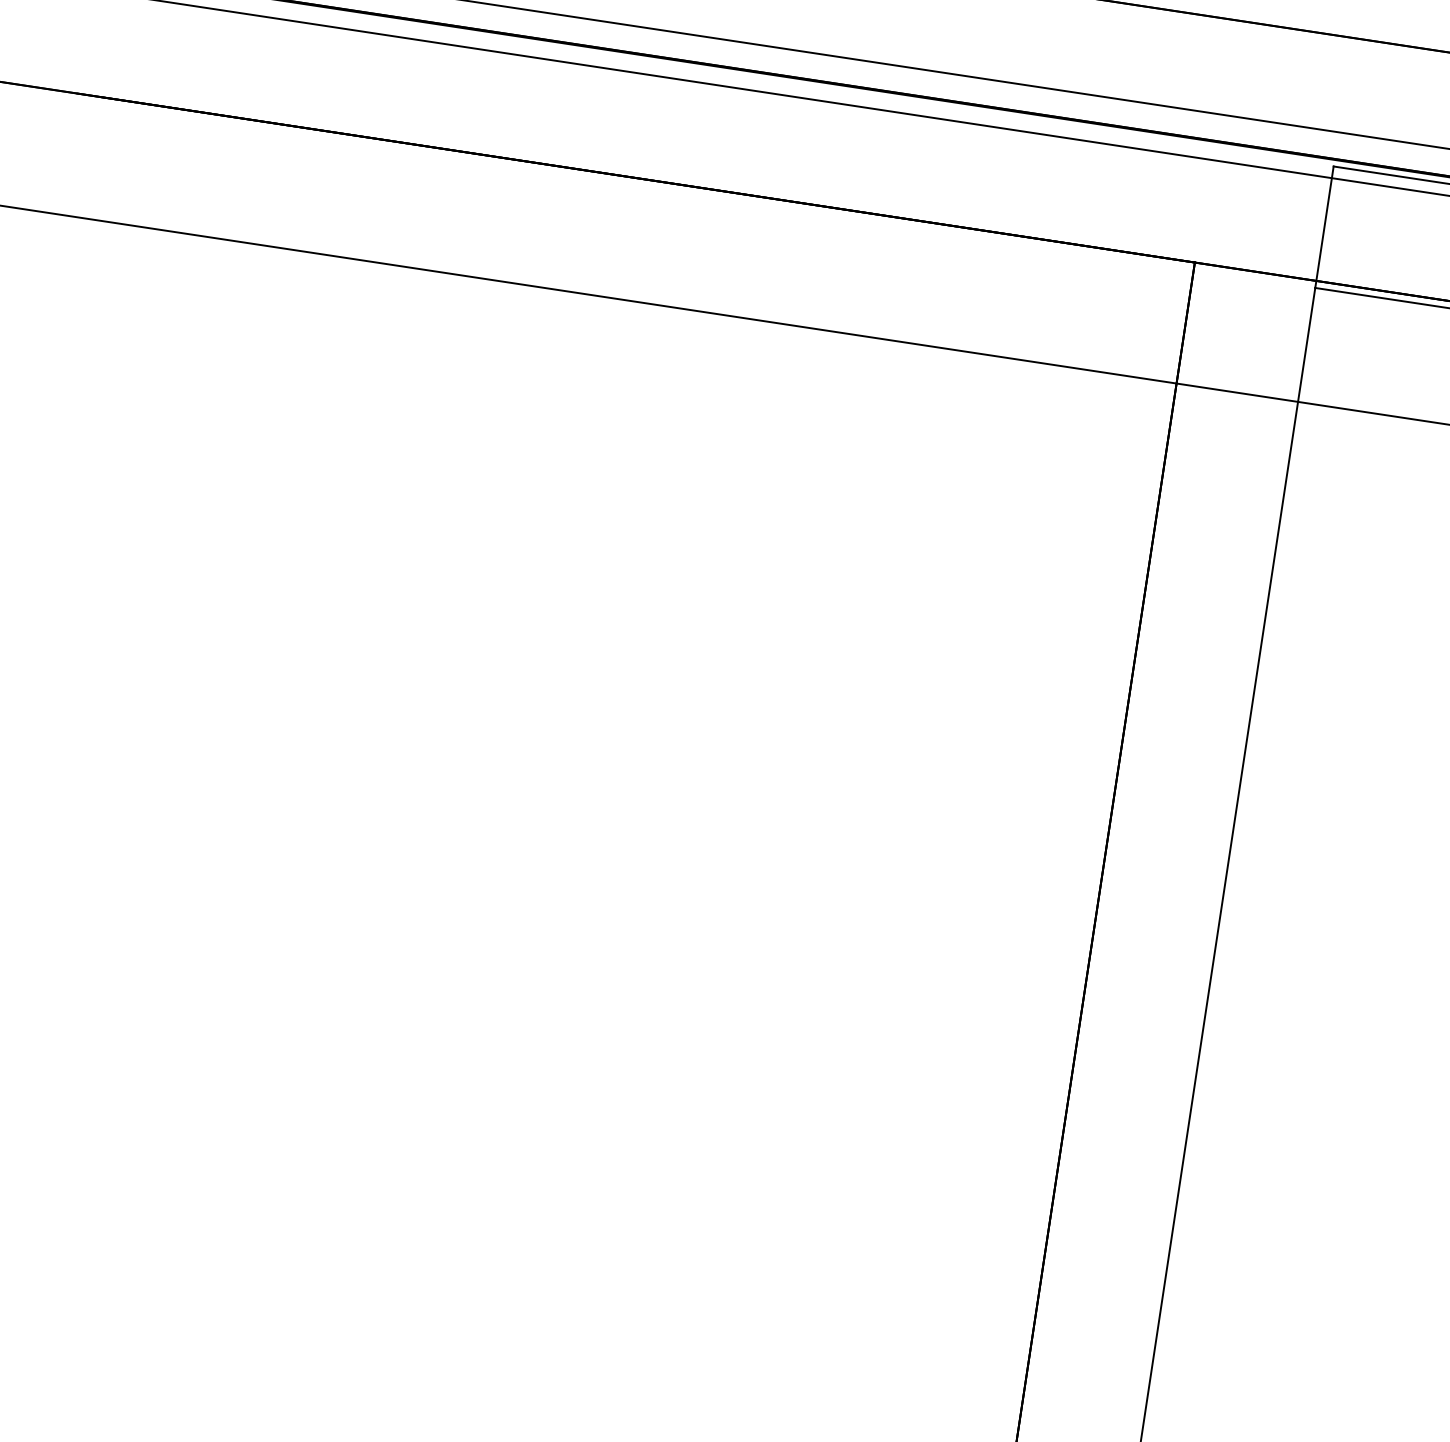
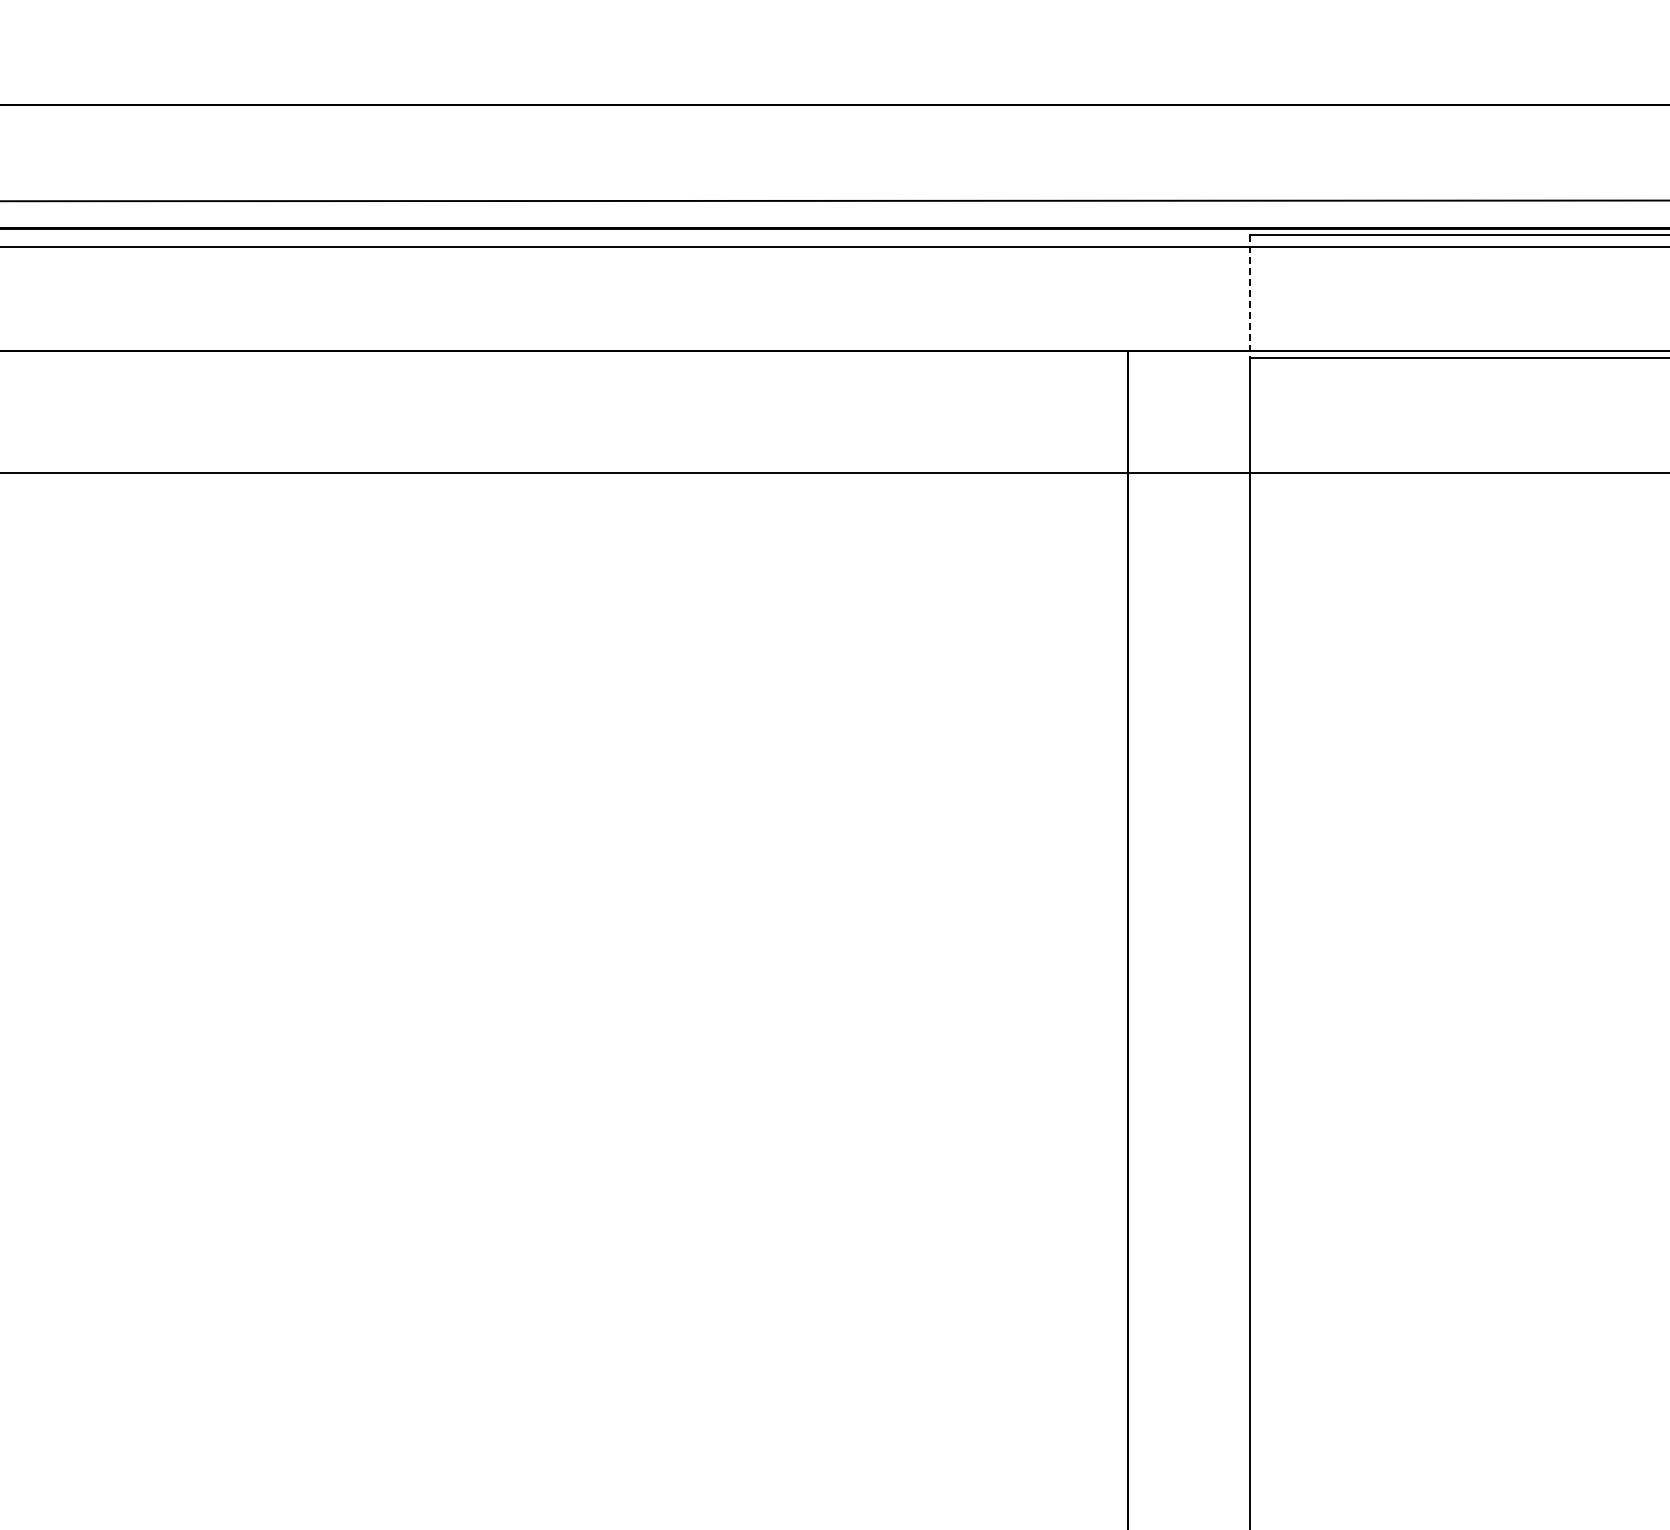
line: (1324, 228) -> (1250, 297), solid -> dashed

